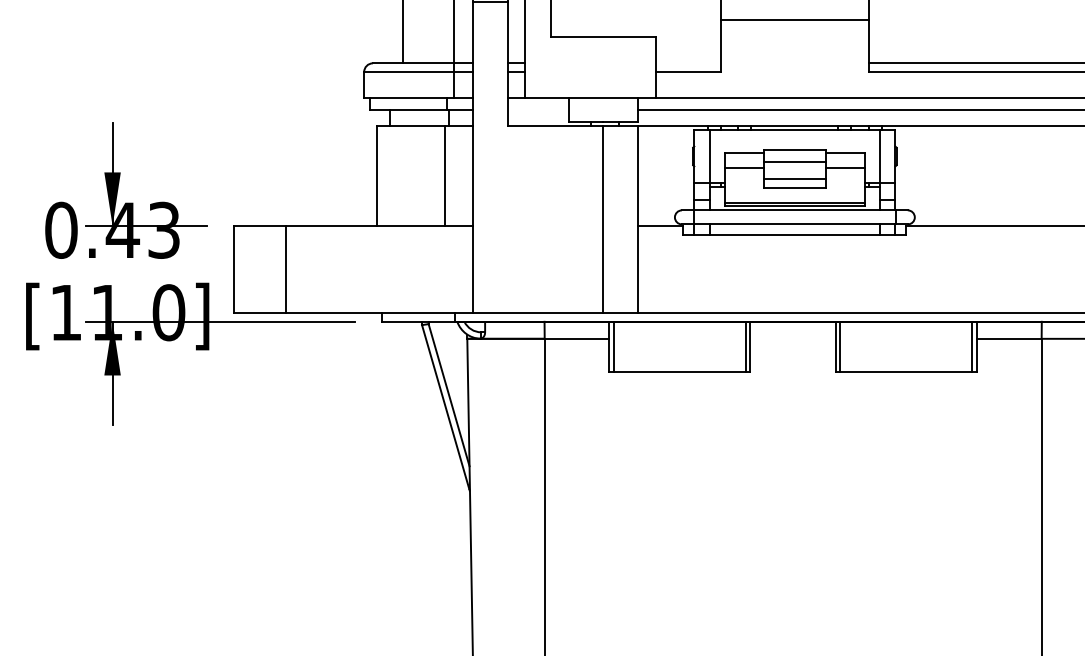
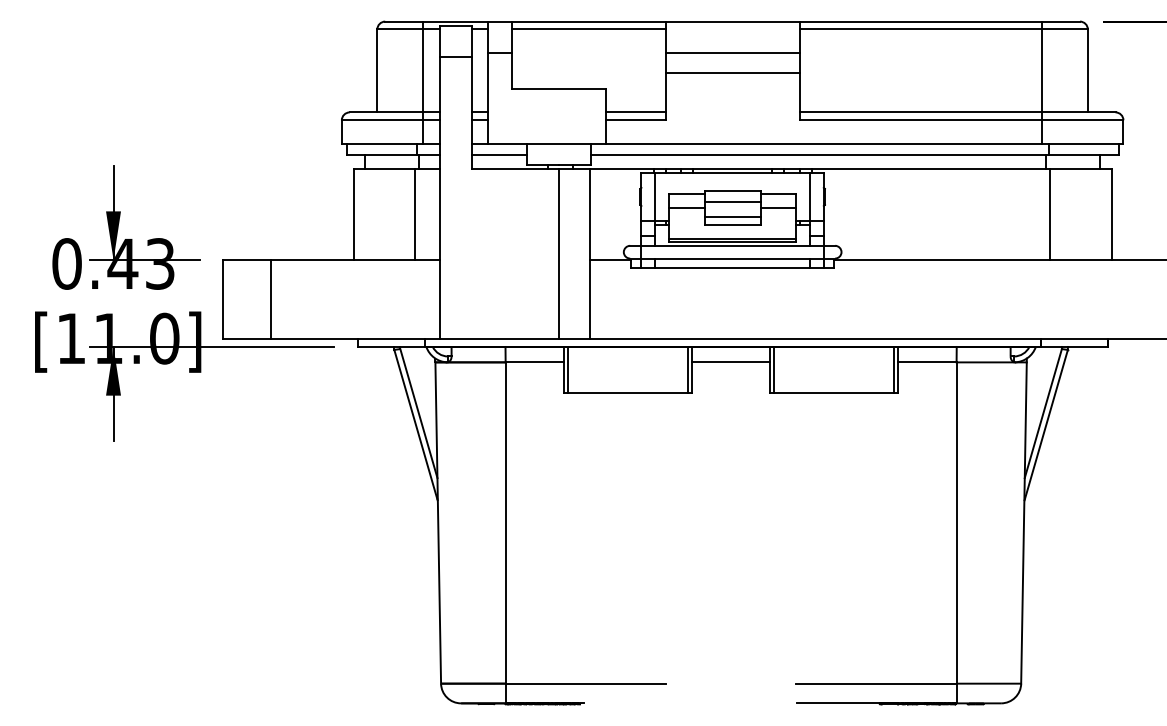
line: (687, 63) -> (635, 112), added
line: (537, 109) -> (499, 154), added
line: (792, 338) -> (730, 362), added

